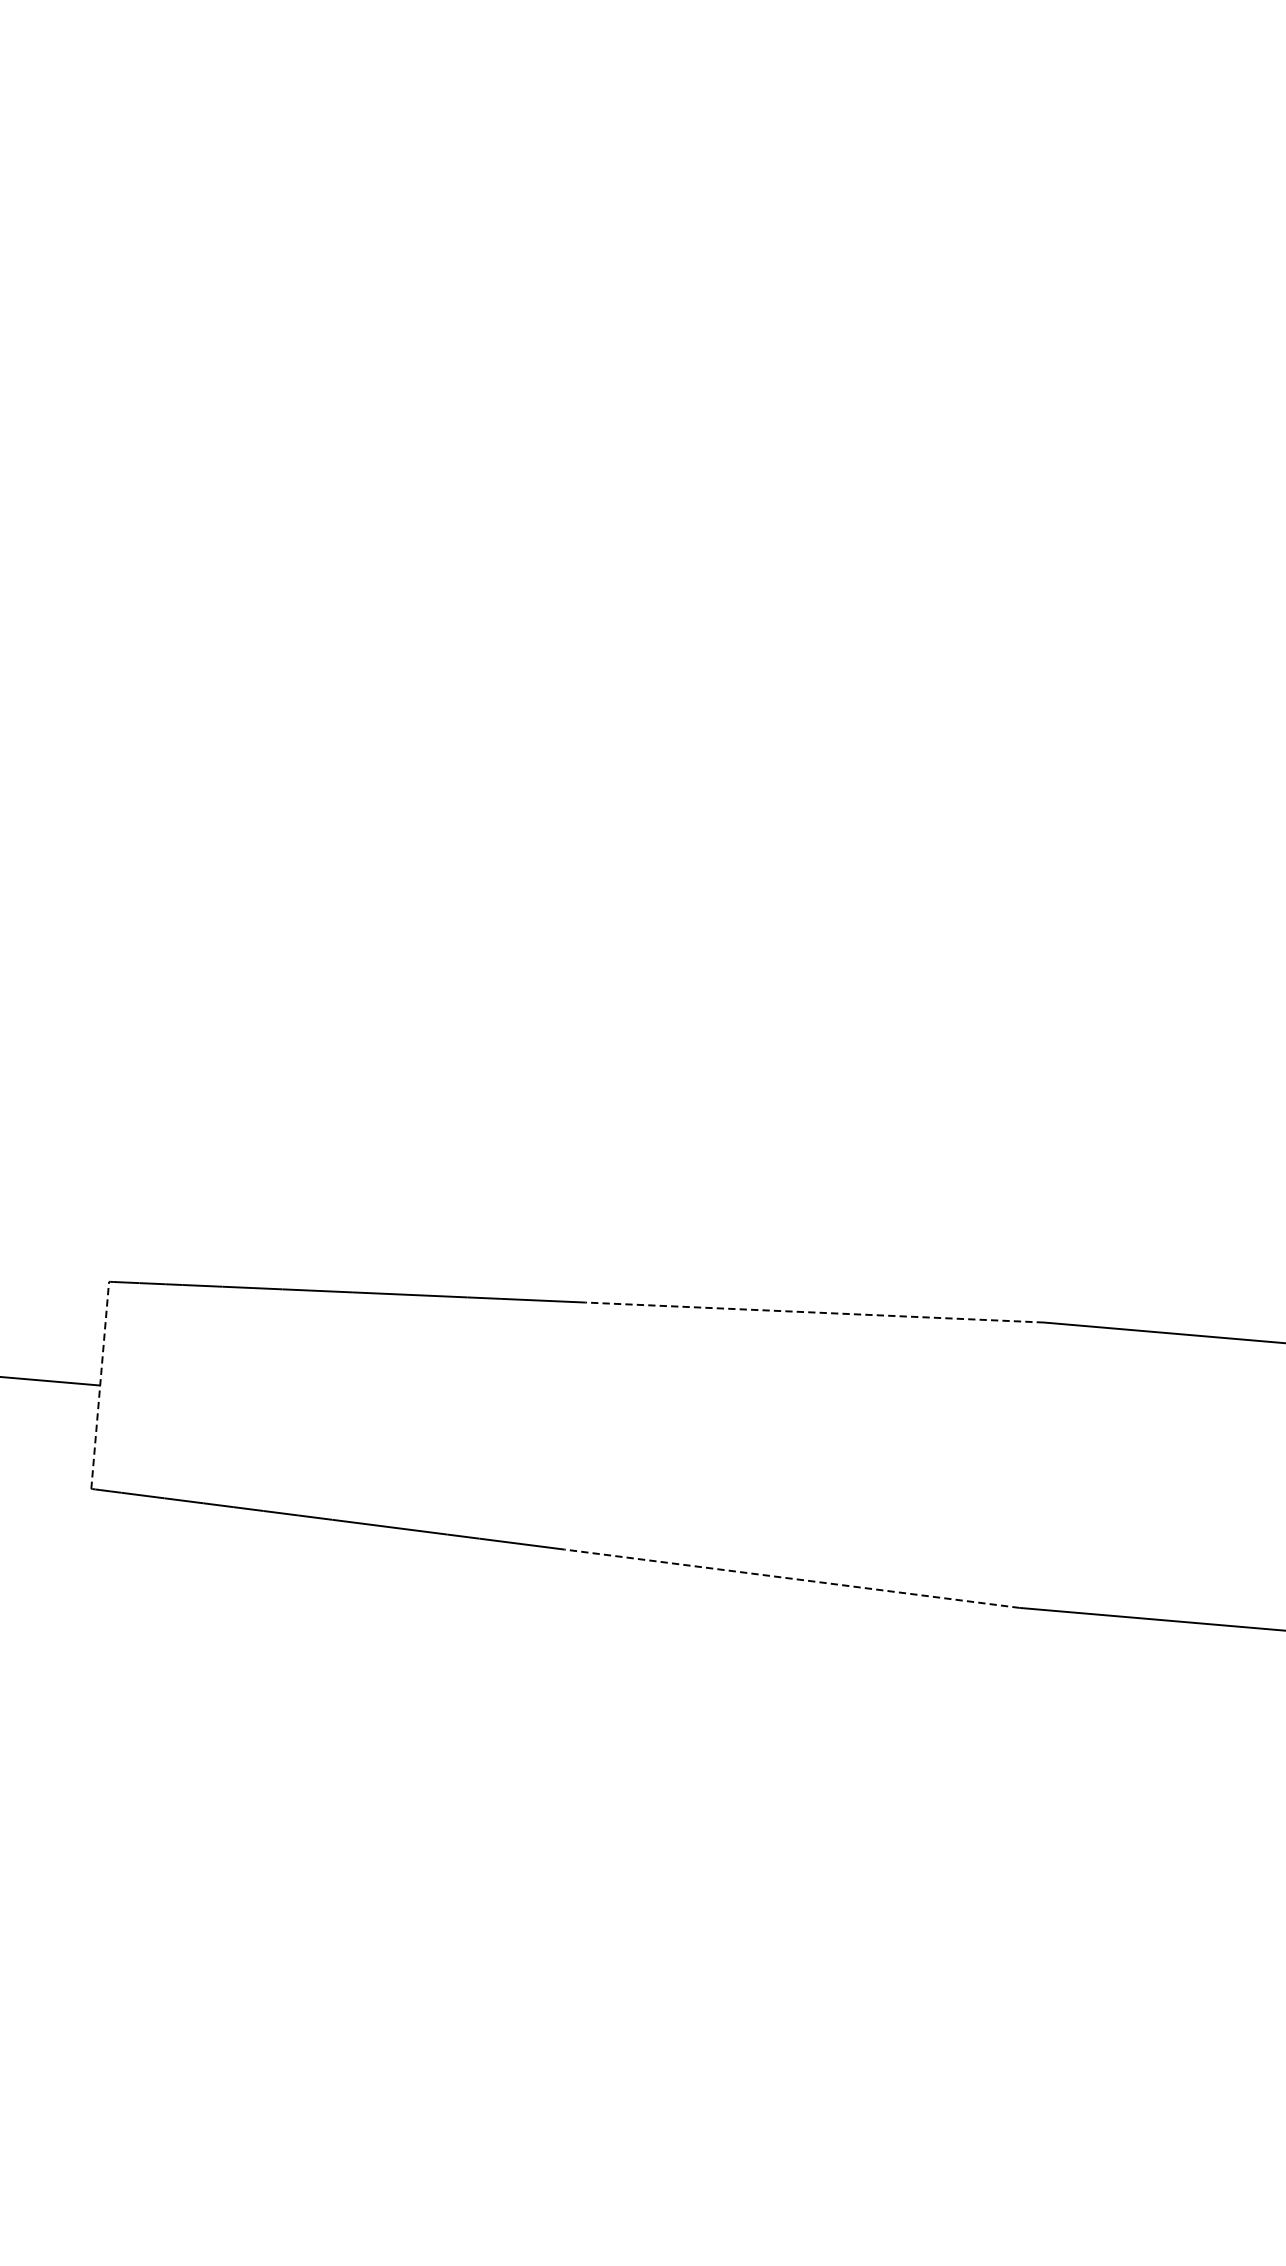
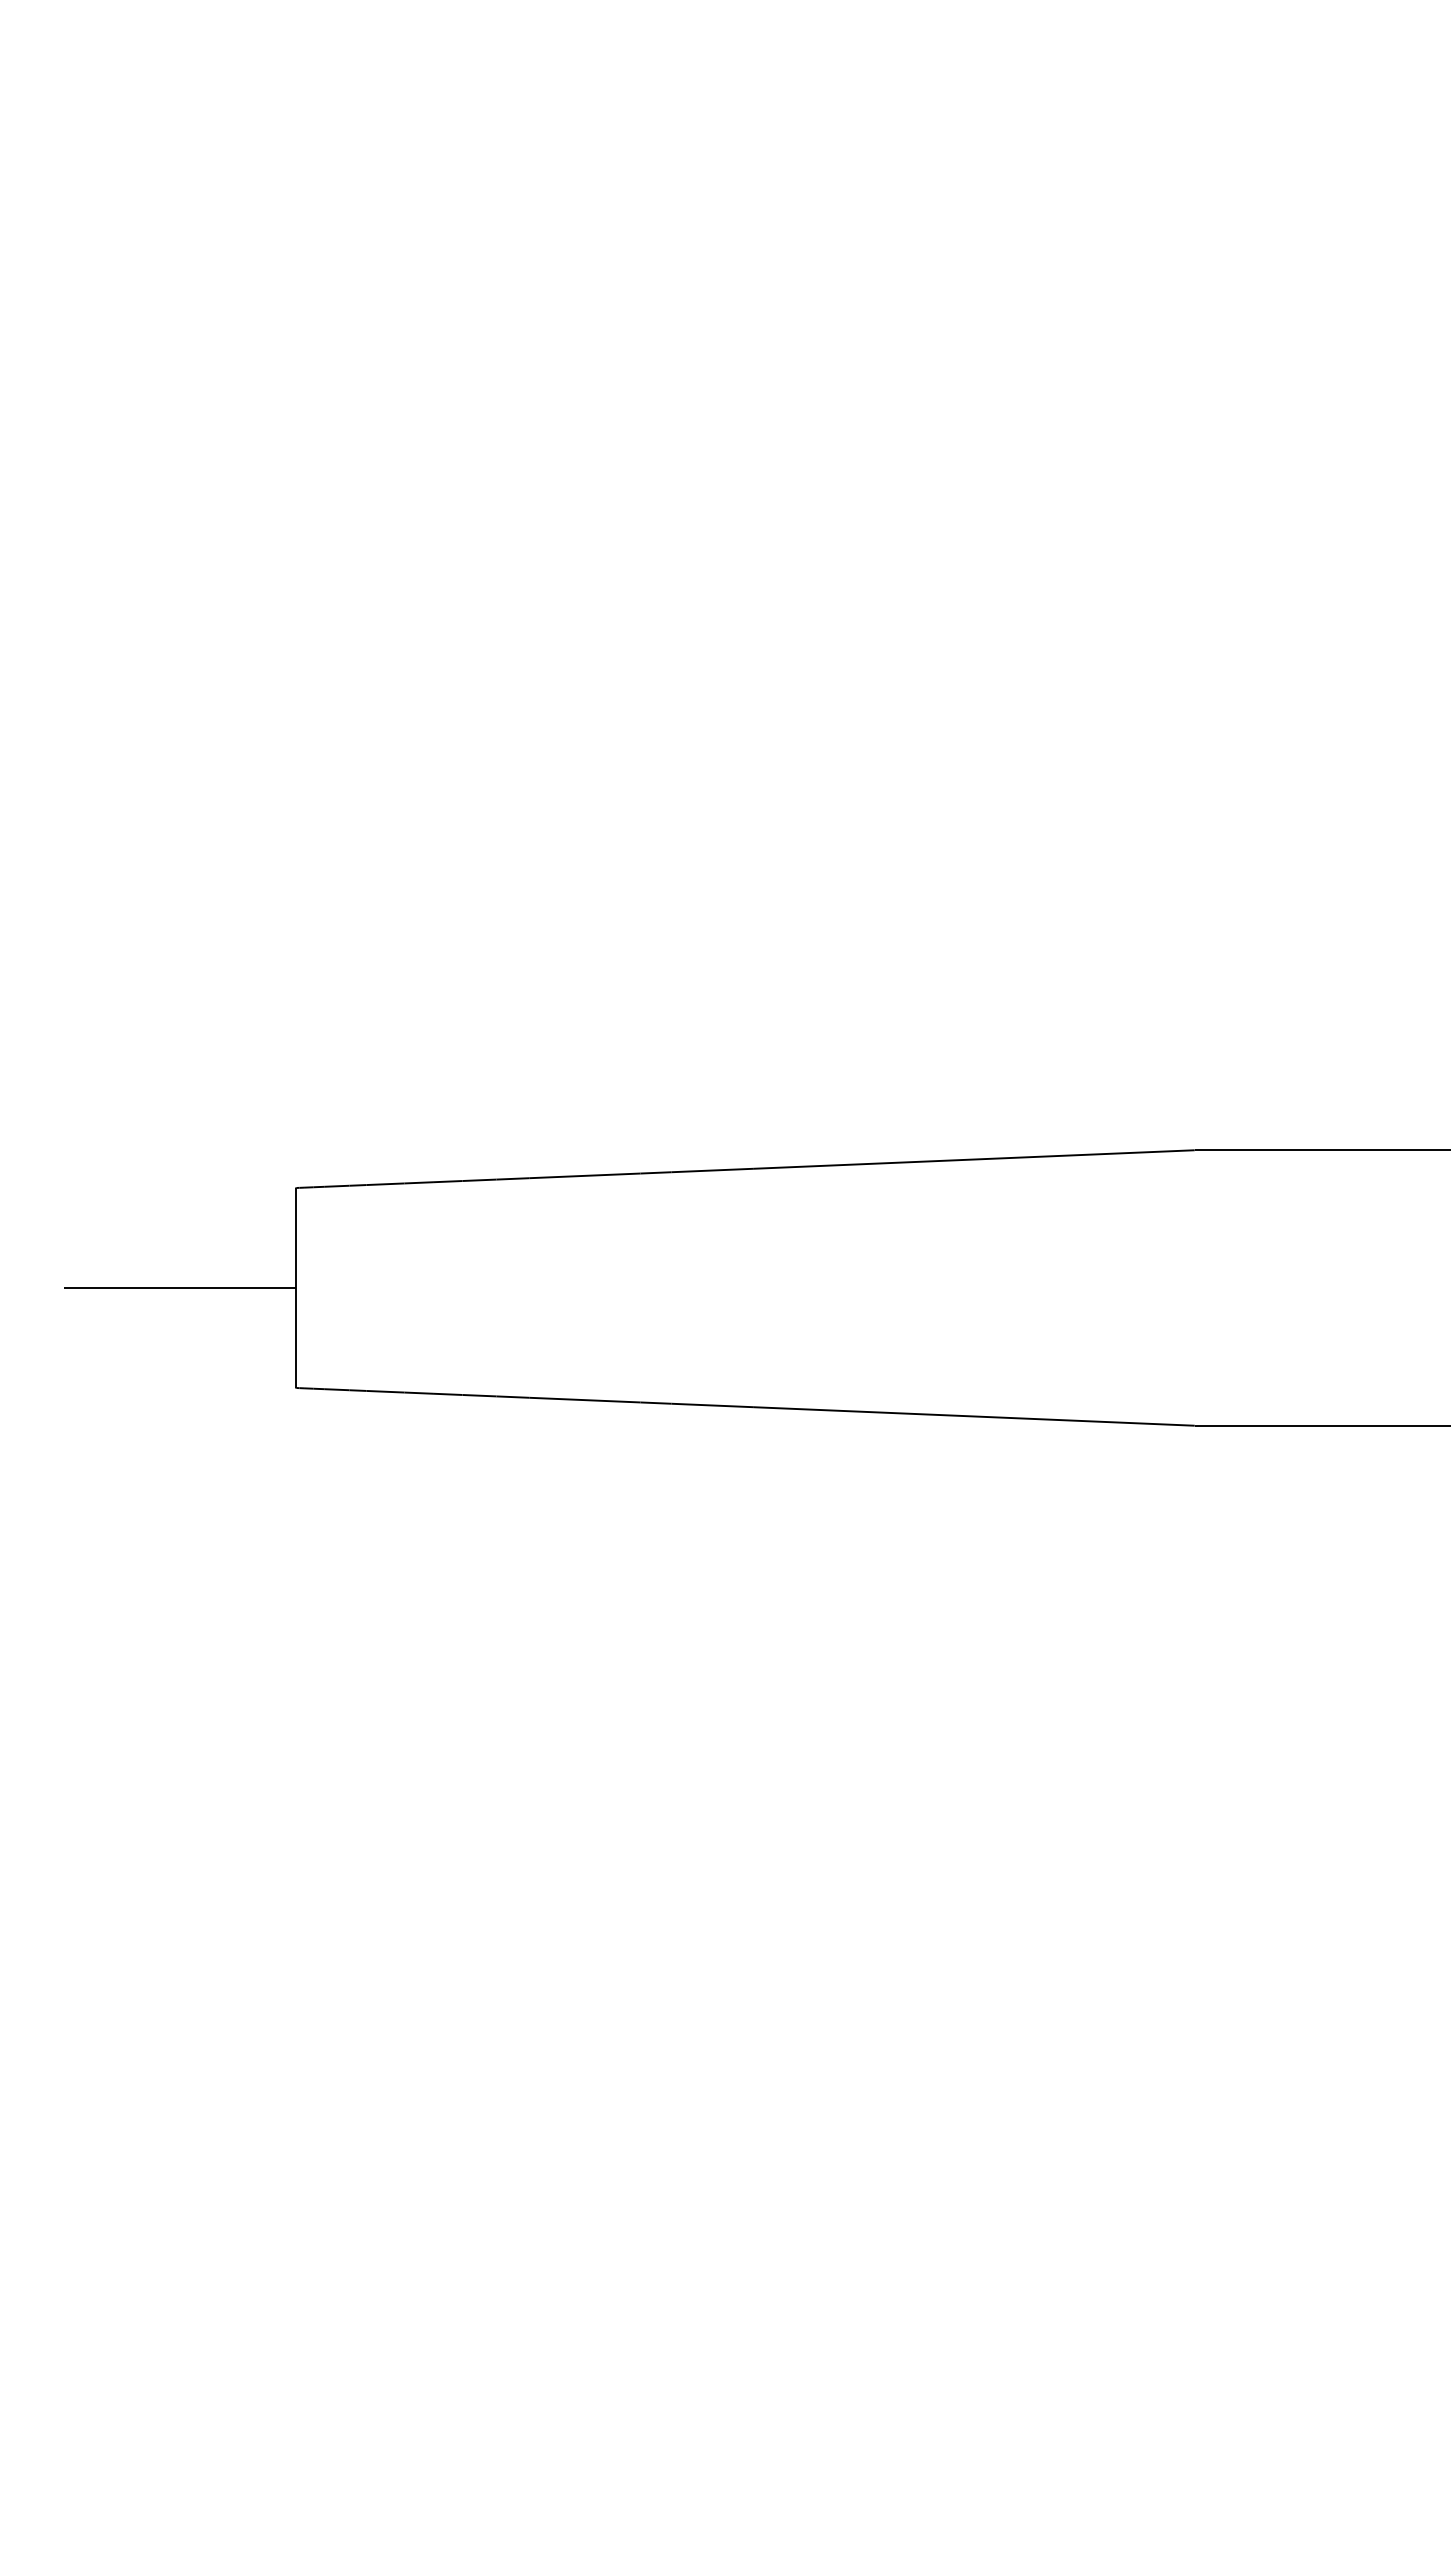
line: (814, 1312) -> (974, 1159), dashed -> solid
line: (100, 1384) -> (295, 1287), dashed -> solid
line: (792, 1578) -> (974, 1416), dashed -> solid

